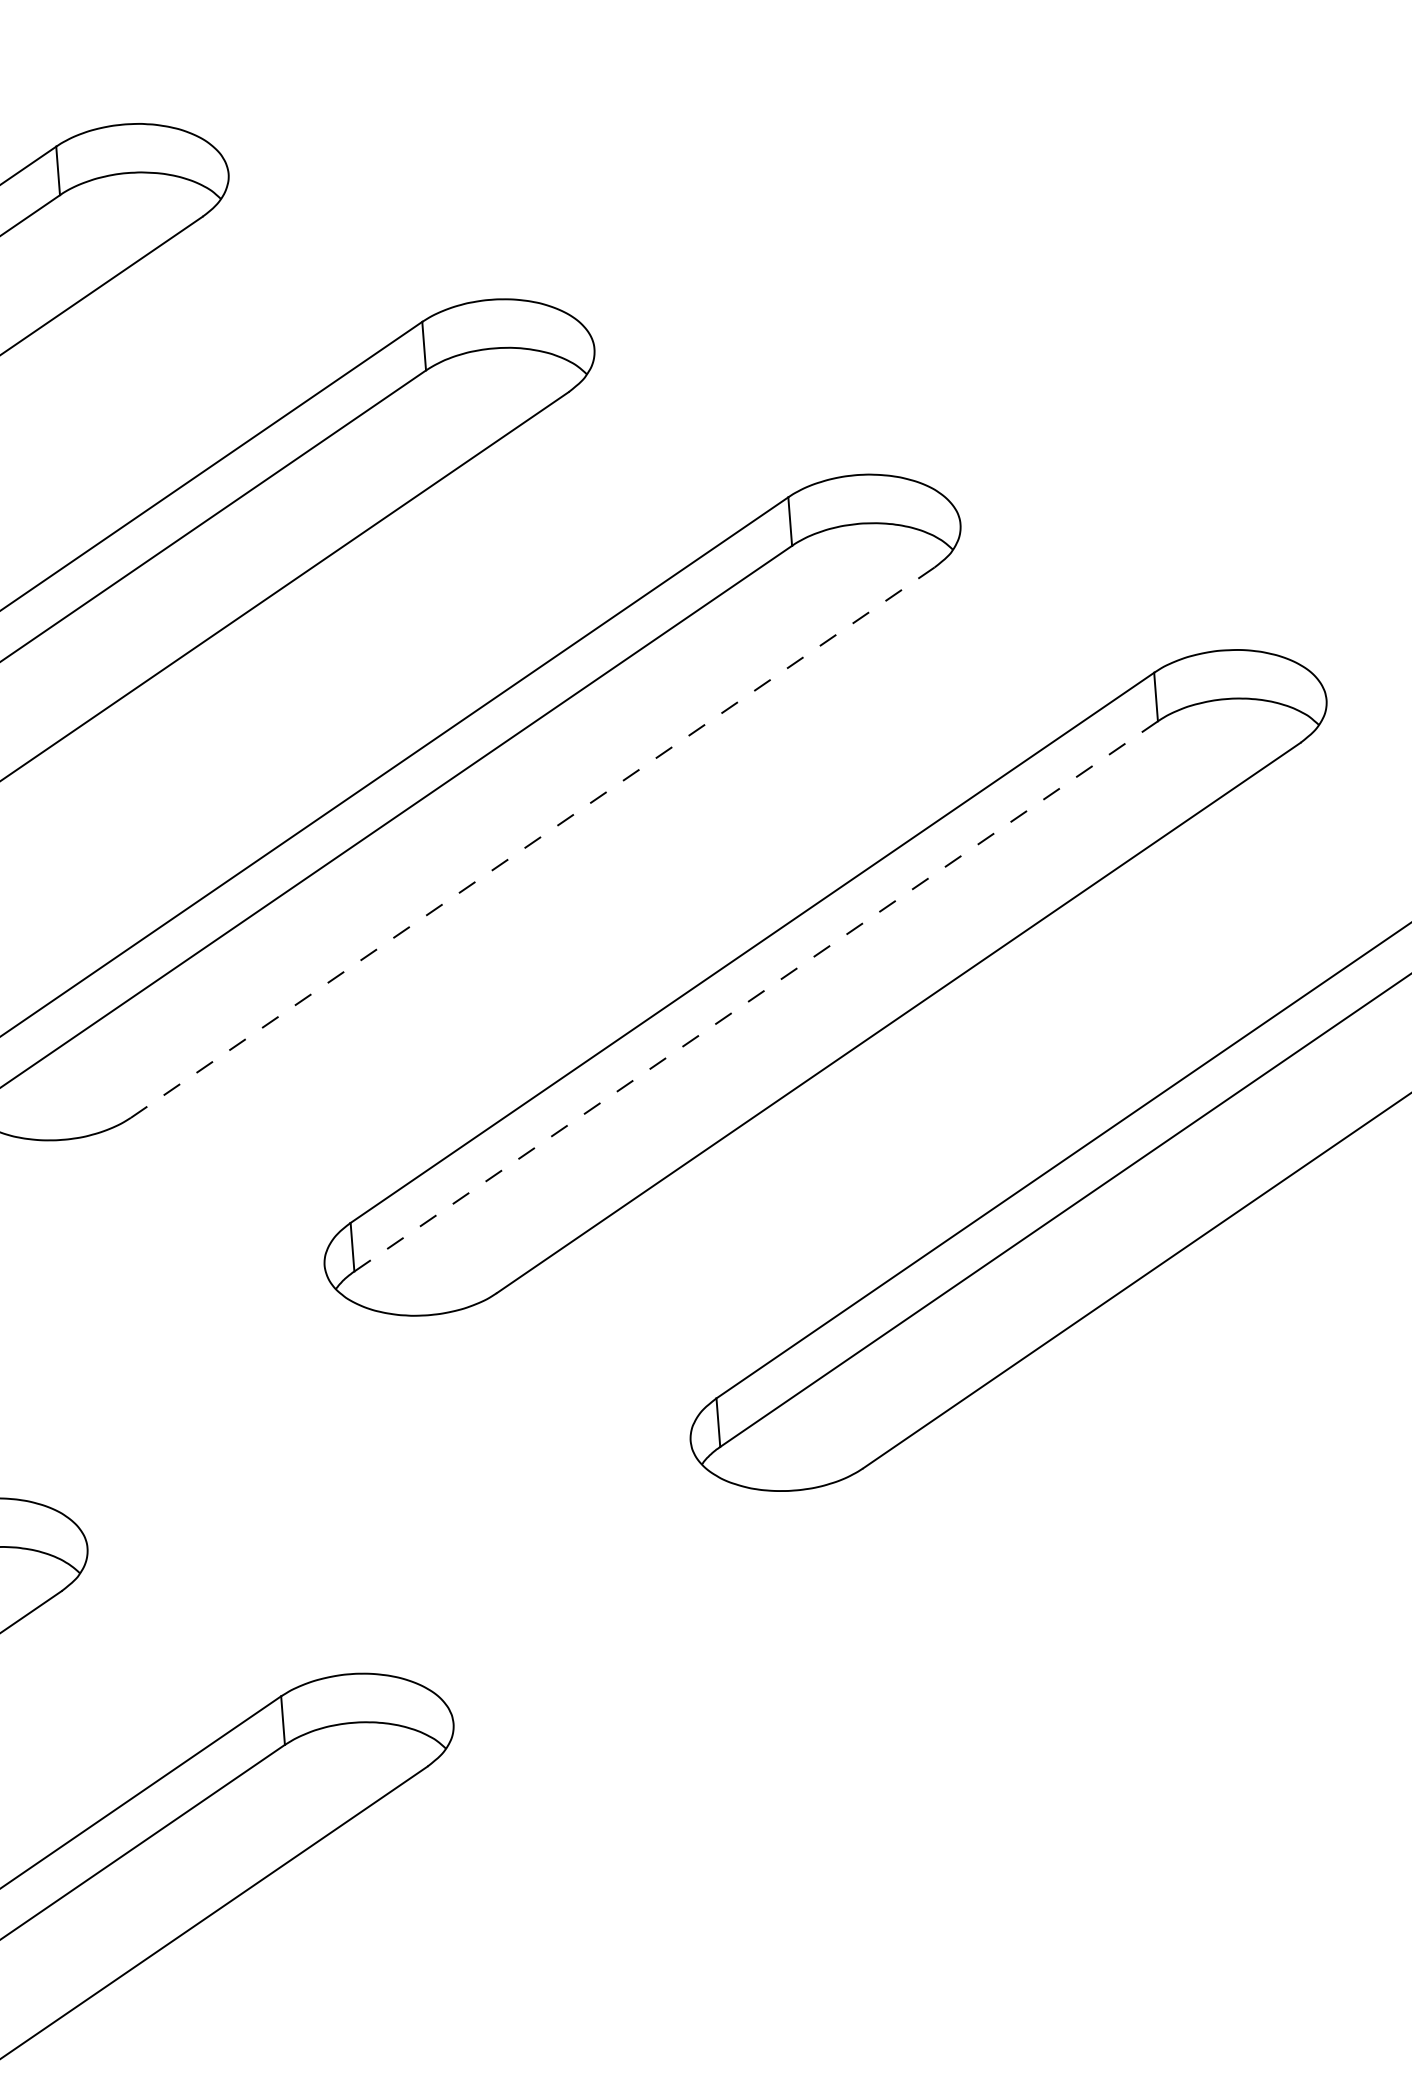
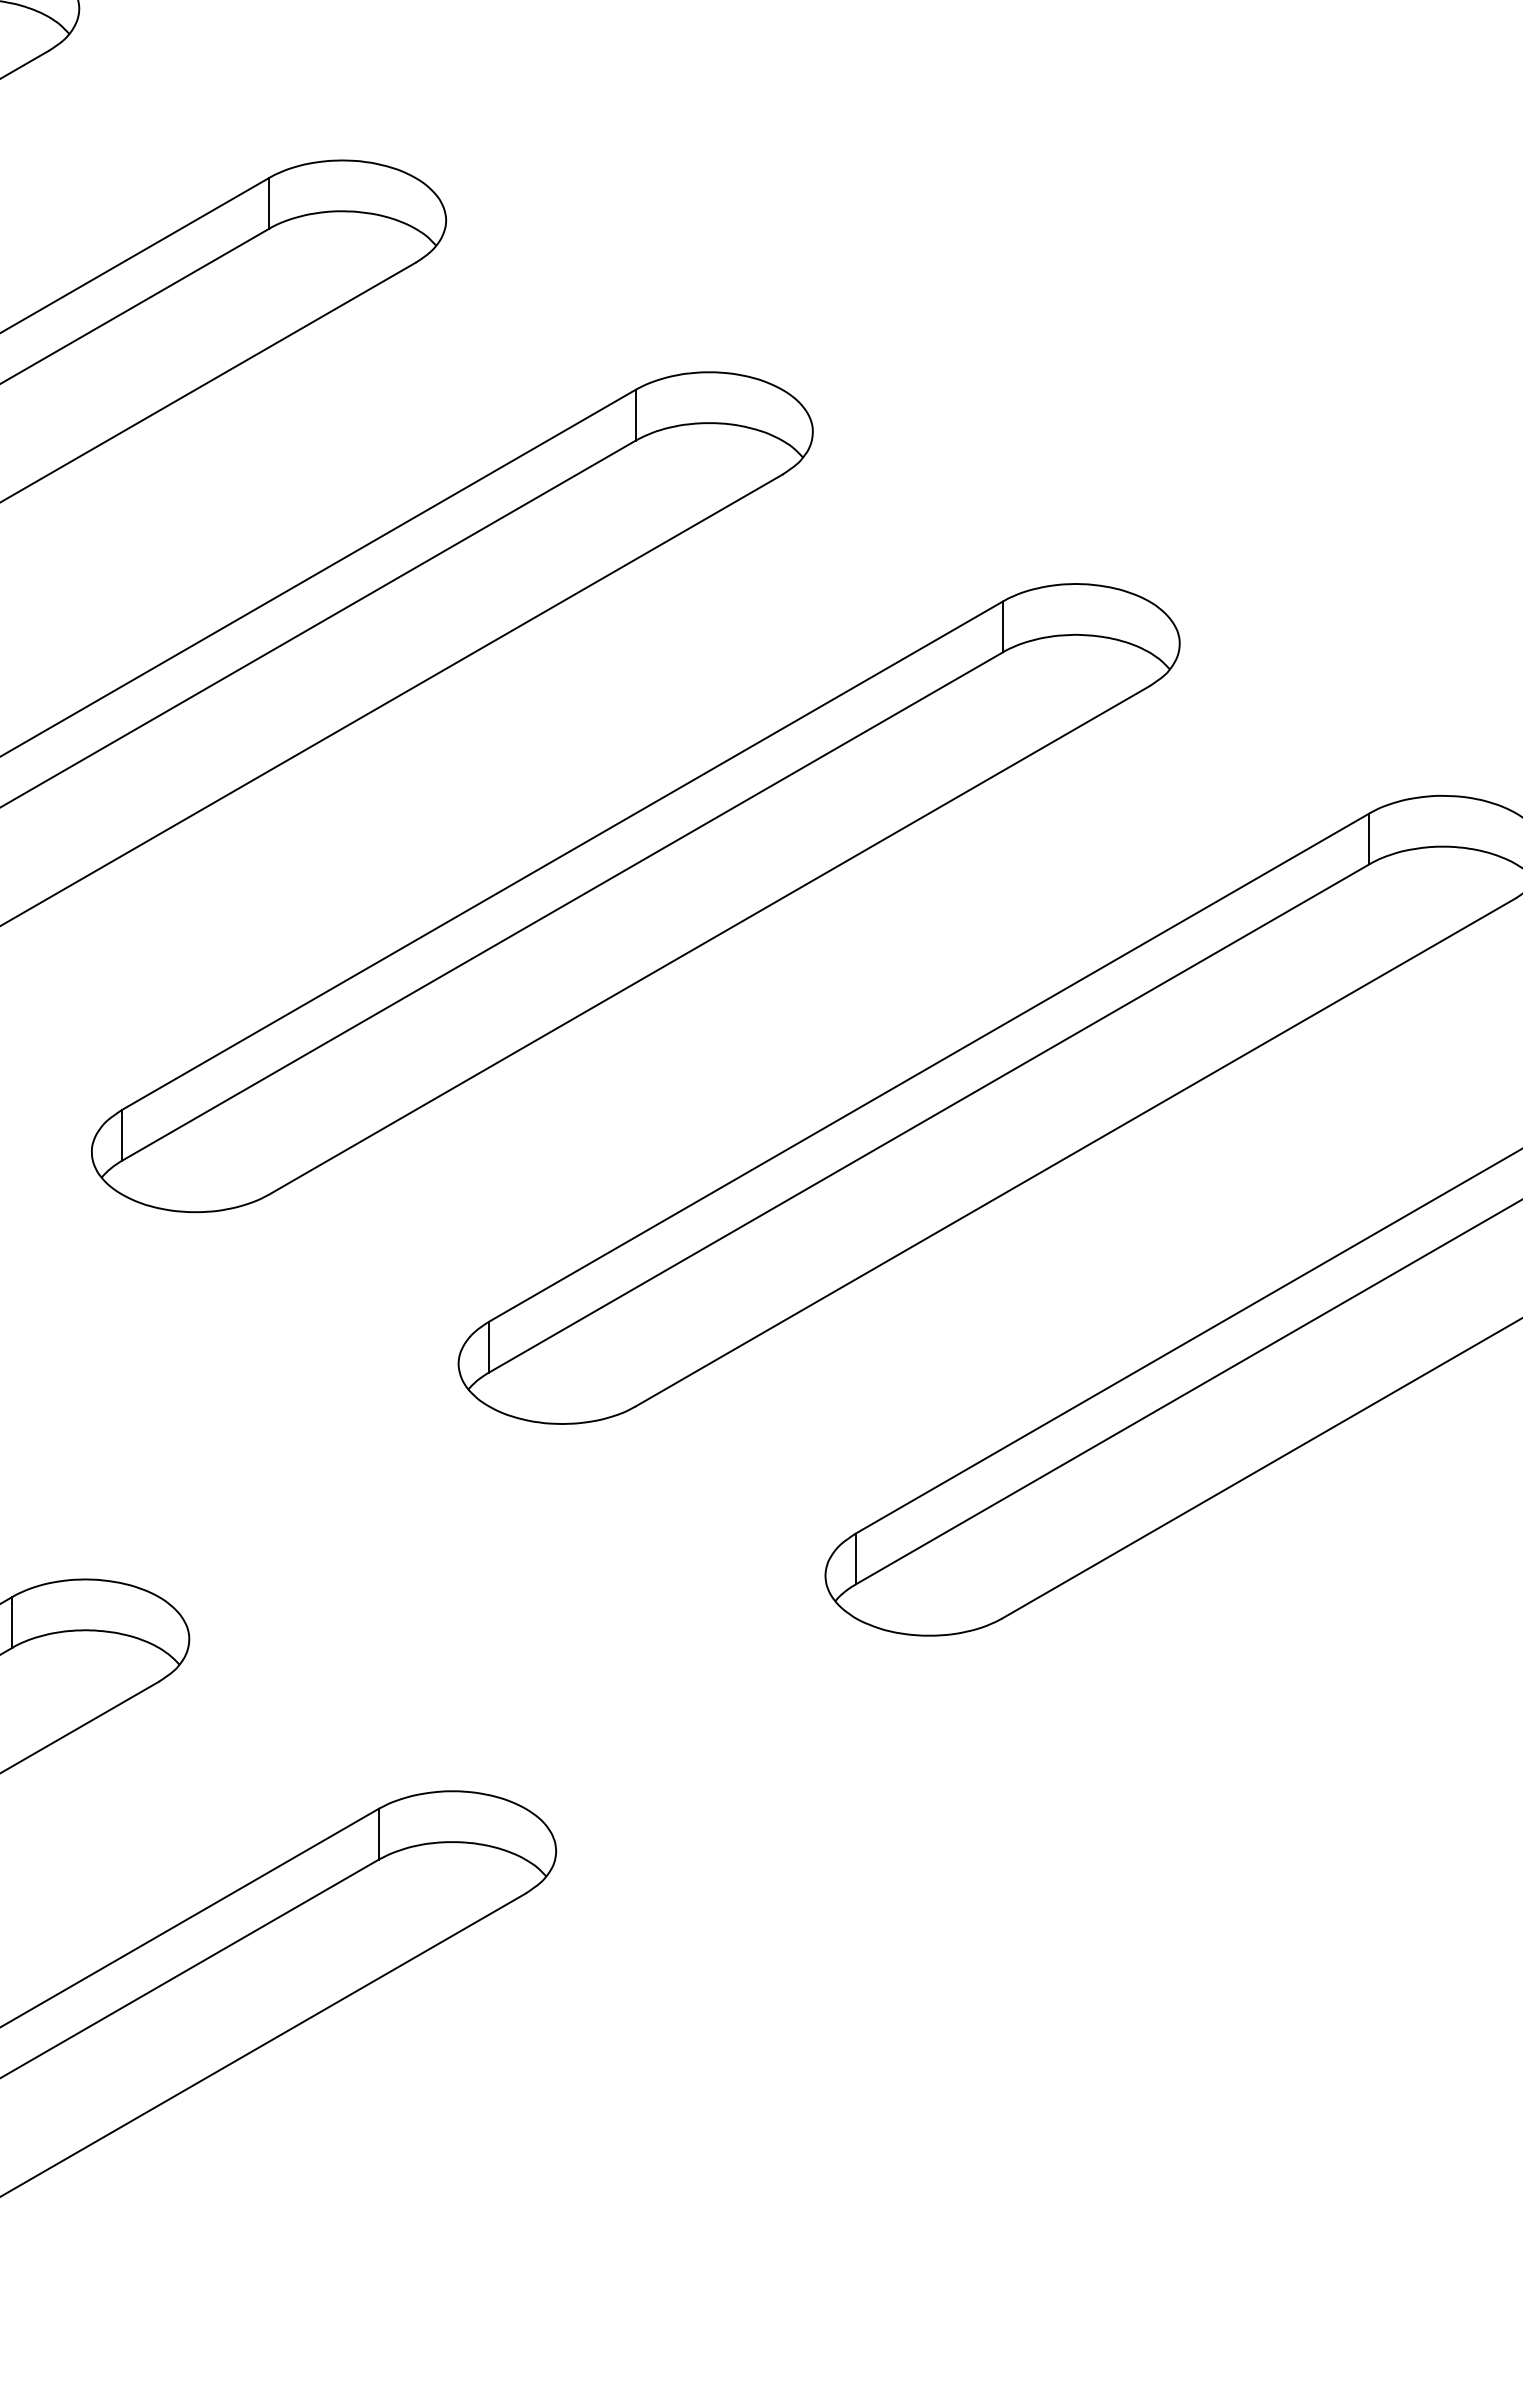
line: (532, 842) -> (708, 940), dashed -> solid
line: (756, 996) -> (929, 1118), dashed -> solid

